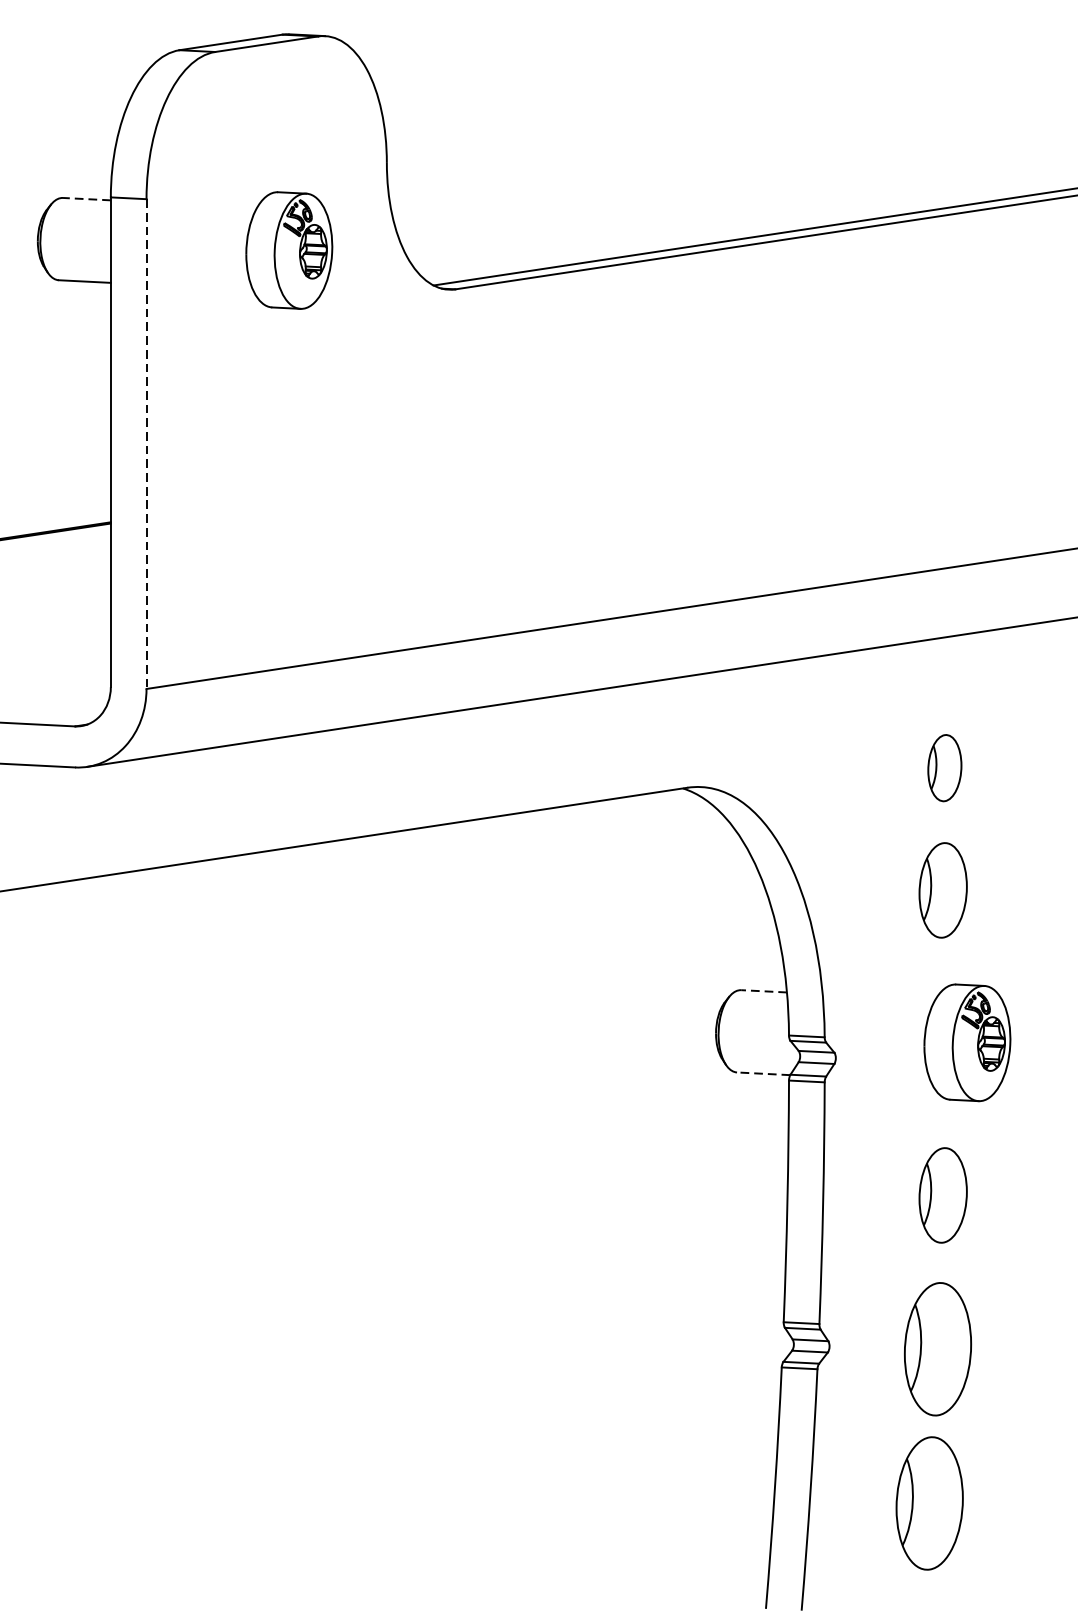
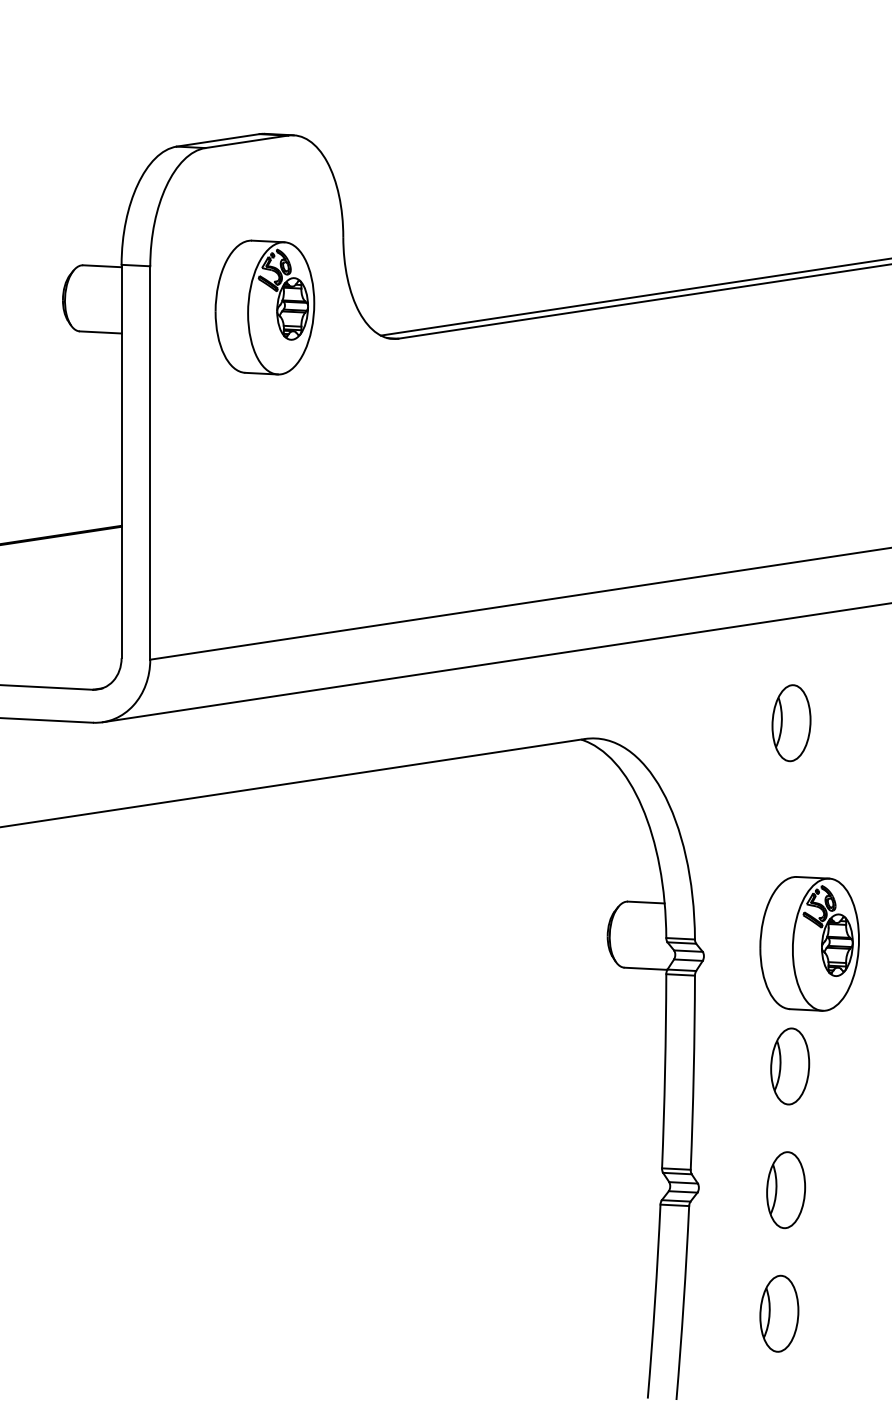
line: (85, 199) -> (101, 266), dashed -> solid
part: (288, 250) -> (264, 307), size x1.43
line: (146, 443) -> (150, 462), dashed -> solid
part: (944, 768) -> (791, 723), size x1.43
part: (943, 890) -> (790, 821), removed
line: (763, 991) -> (645, 902), dashed -> solid
part: (967, 1042) -> (809, 943), size x1.43
line: (763, 1073) -> (645, 968), dashed -> solid
part: (938, 1349) -> (786, 1190), size x0.71
part: (929, 1502) -> (779, 1313), size x0.71

